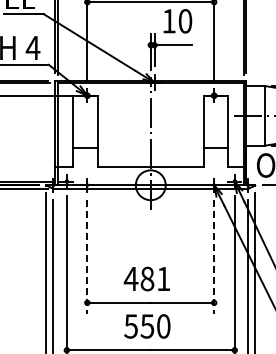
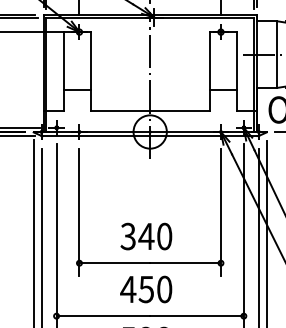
line: (87, 257) -> (79, 212), dashed -> solid
line: (214, 257) -> (221, 212), dashed -> solid
text: (146, 278) -> (145, 236), 481 -> 340
text: (130, 326) -> (127, 289), 550 -> 450

